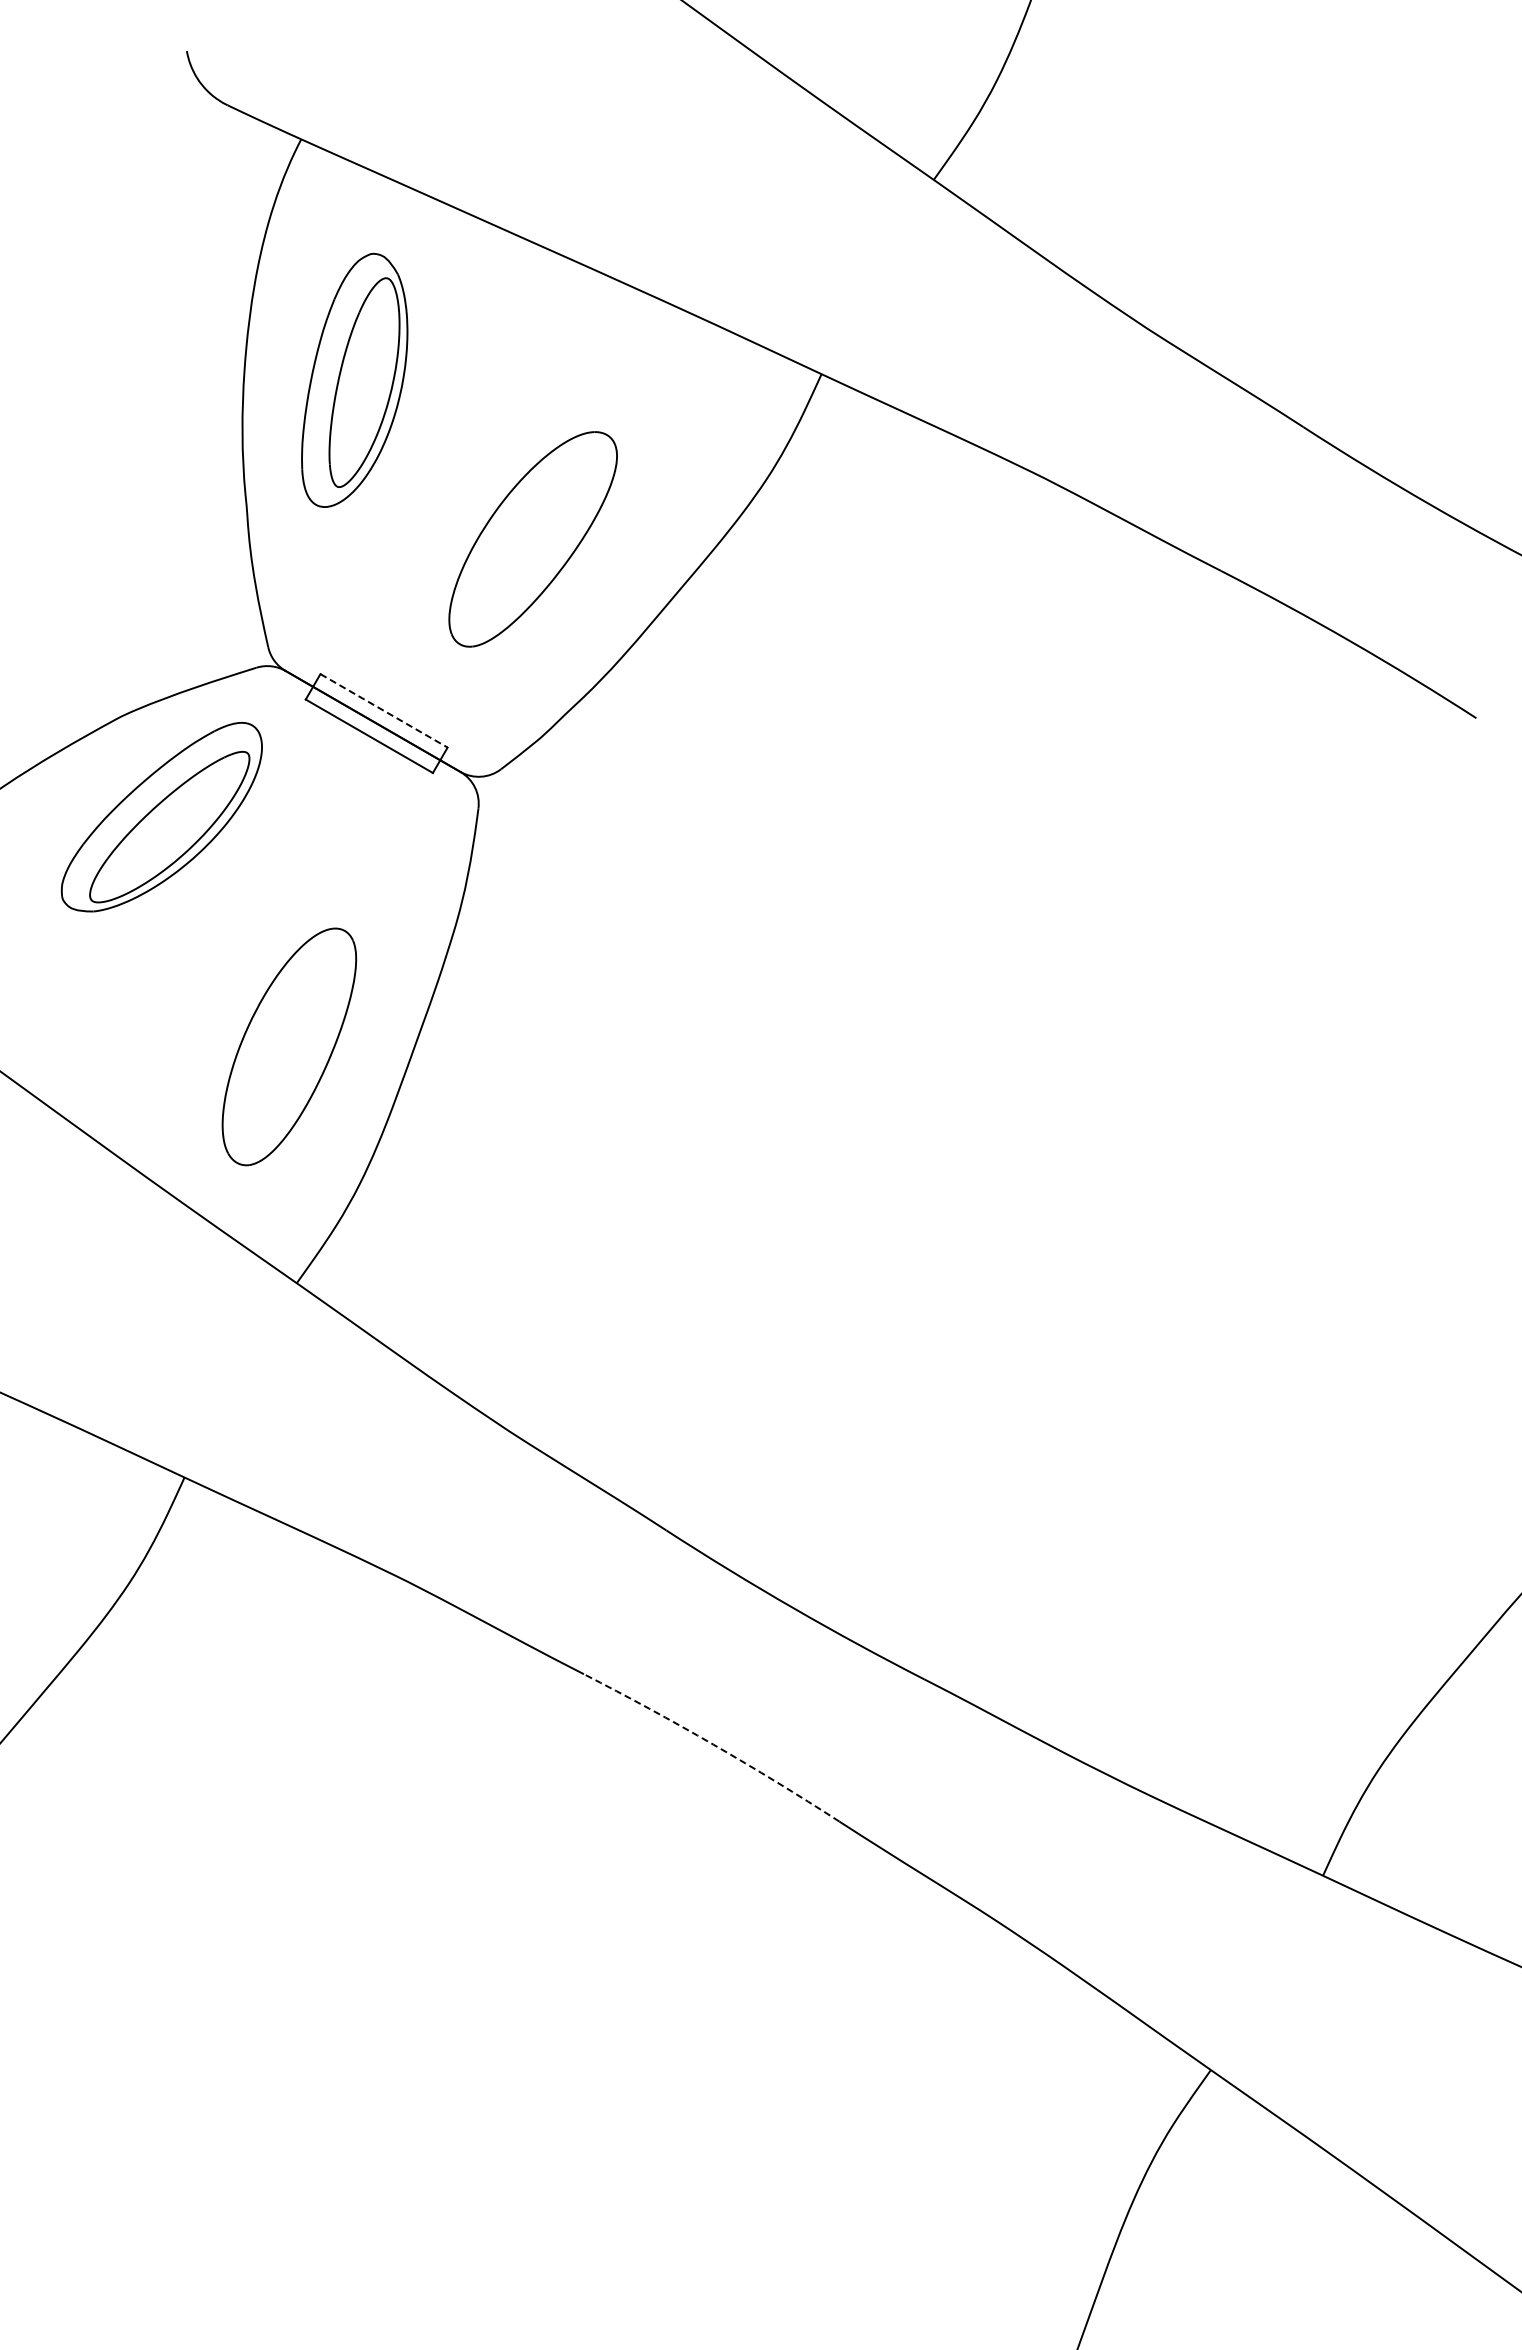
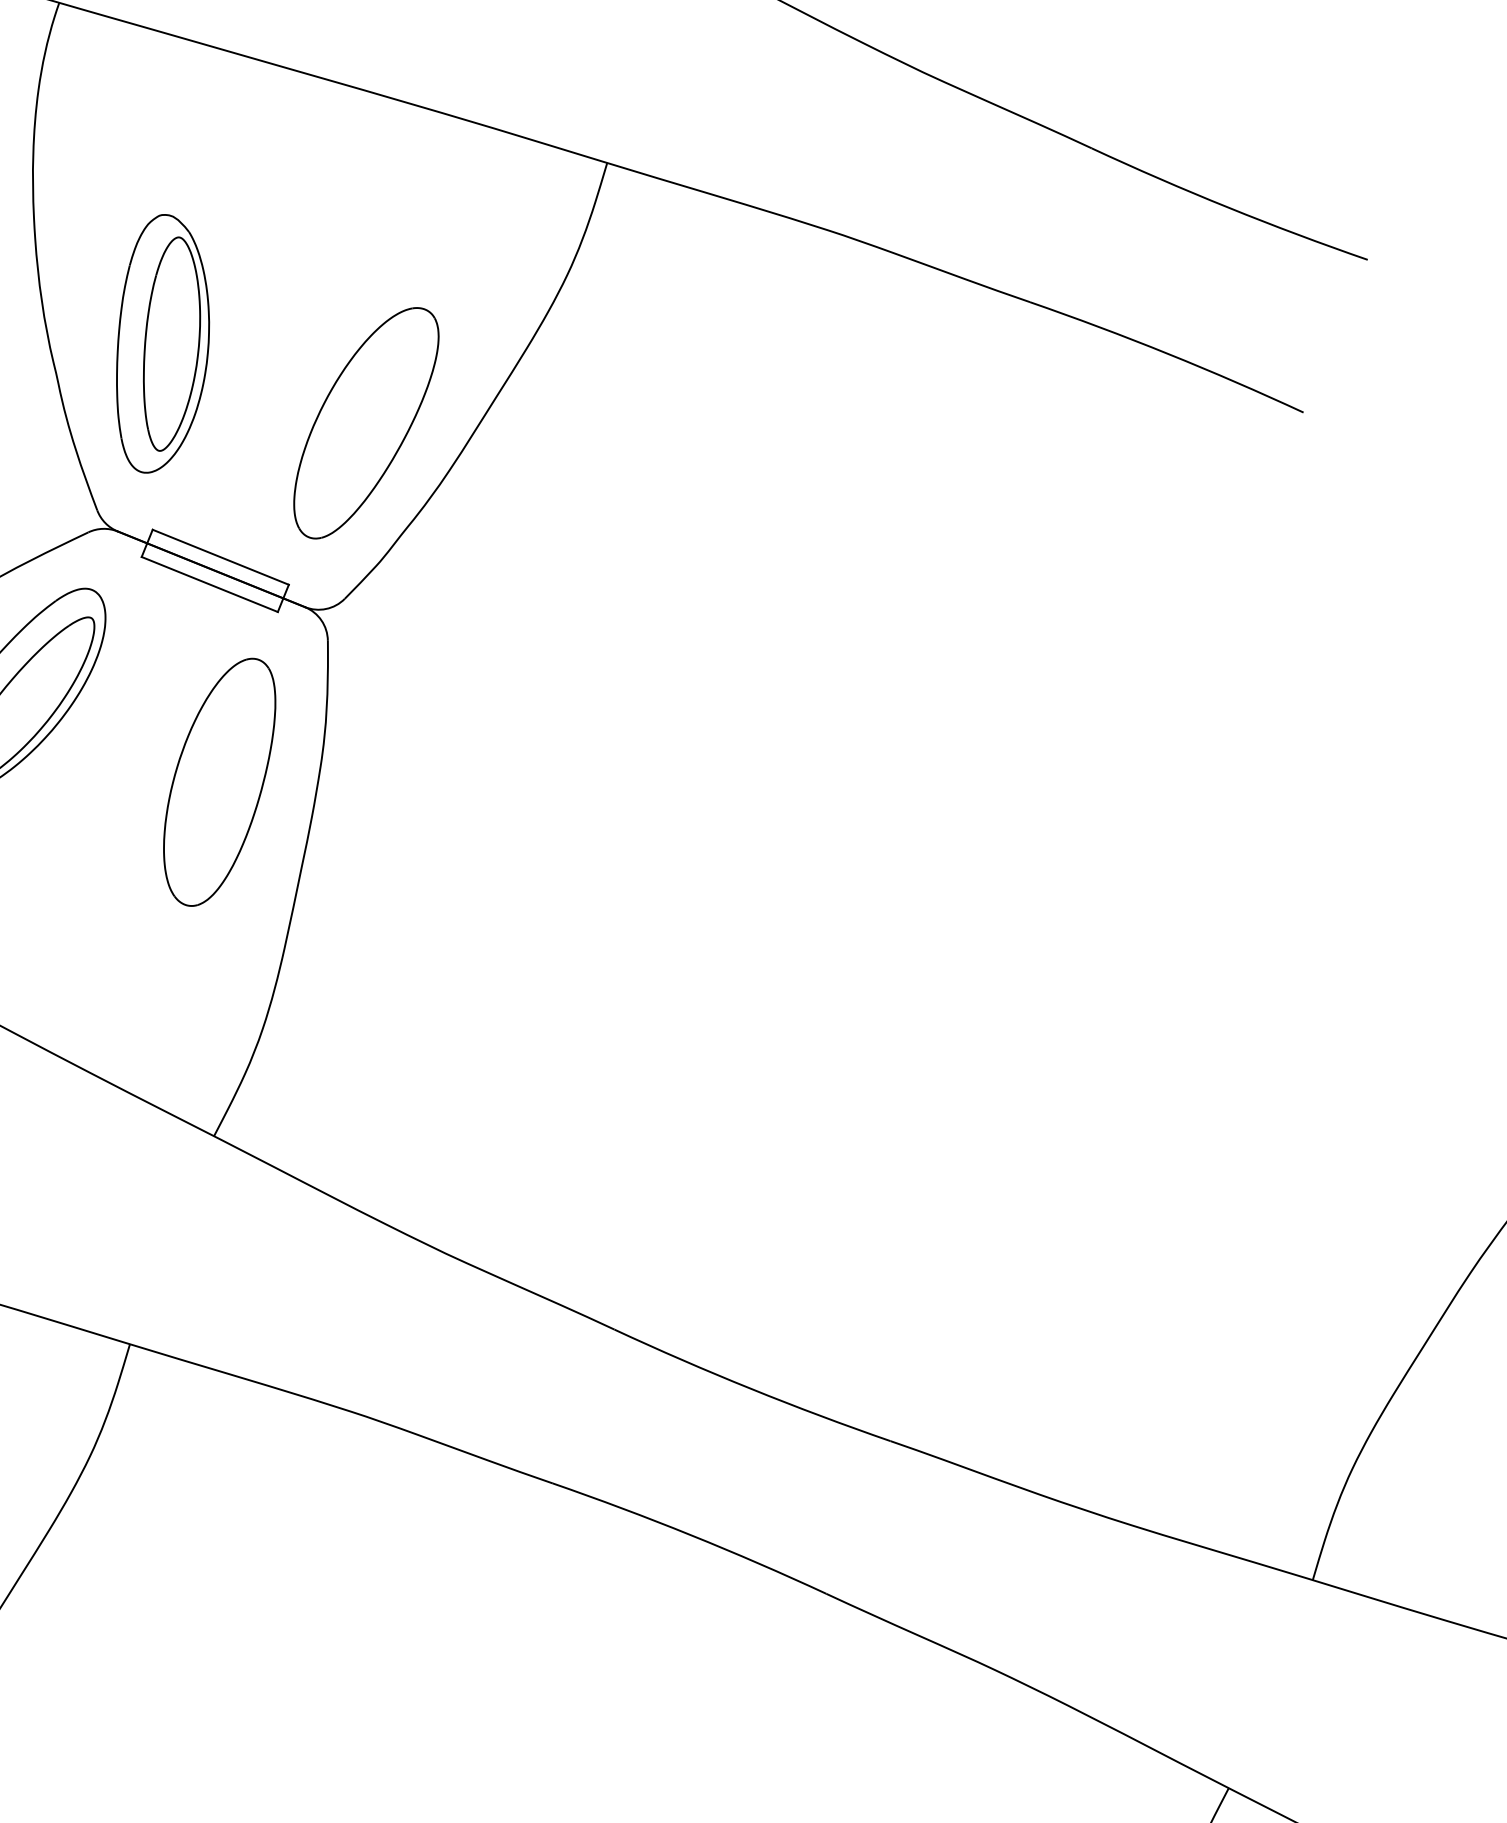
part: (354, 379) -> (160, 342), moved
part: (532, 539) -> (366, 423), moved
line: (384, 711) -> (221, 557), dashed -> solid
part: (289, 1046) -> (220, 782), moved
arc: (713, 1744) -> (690, 1535), dashed -> solid

